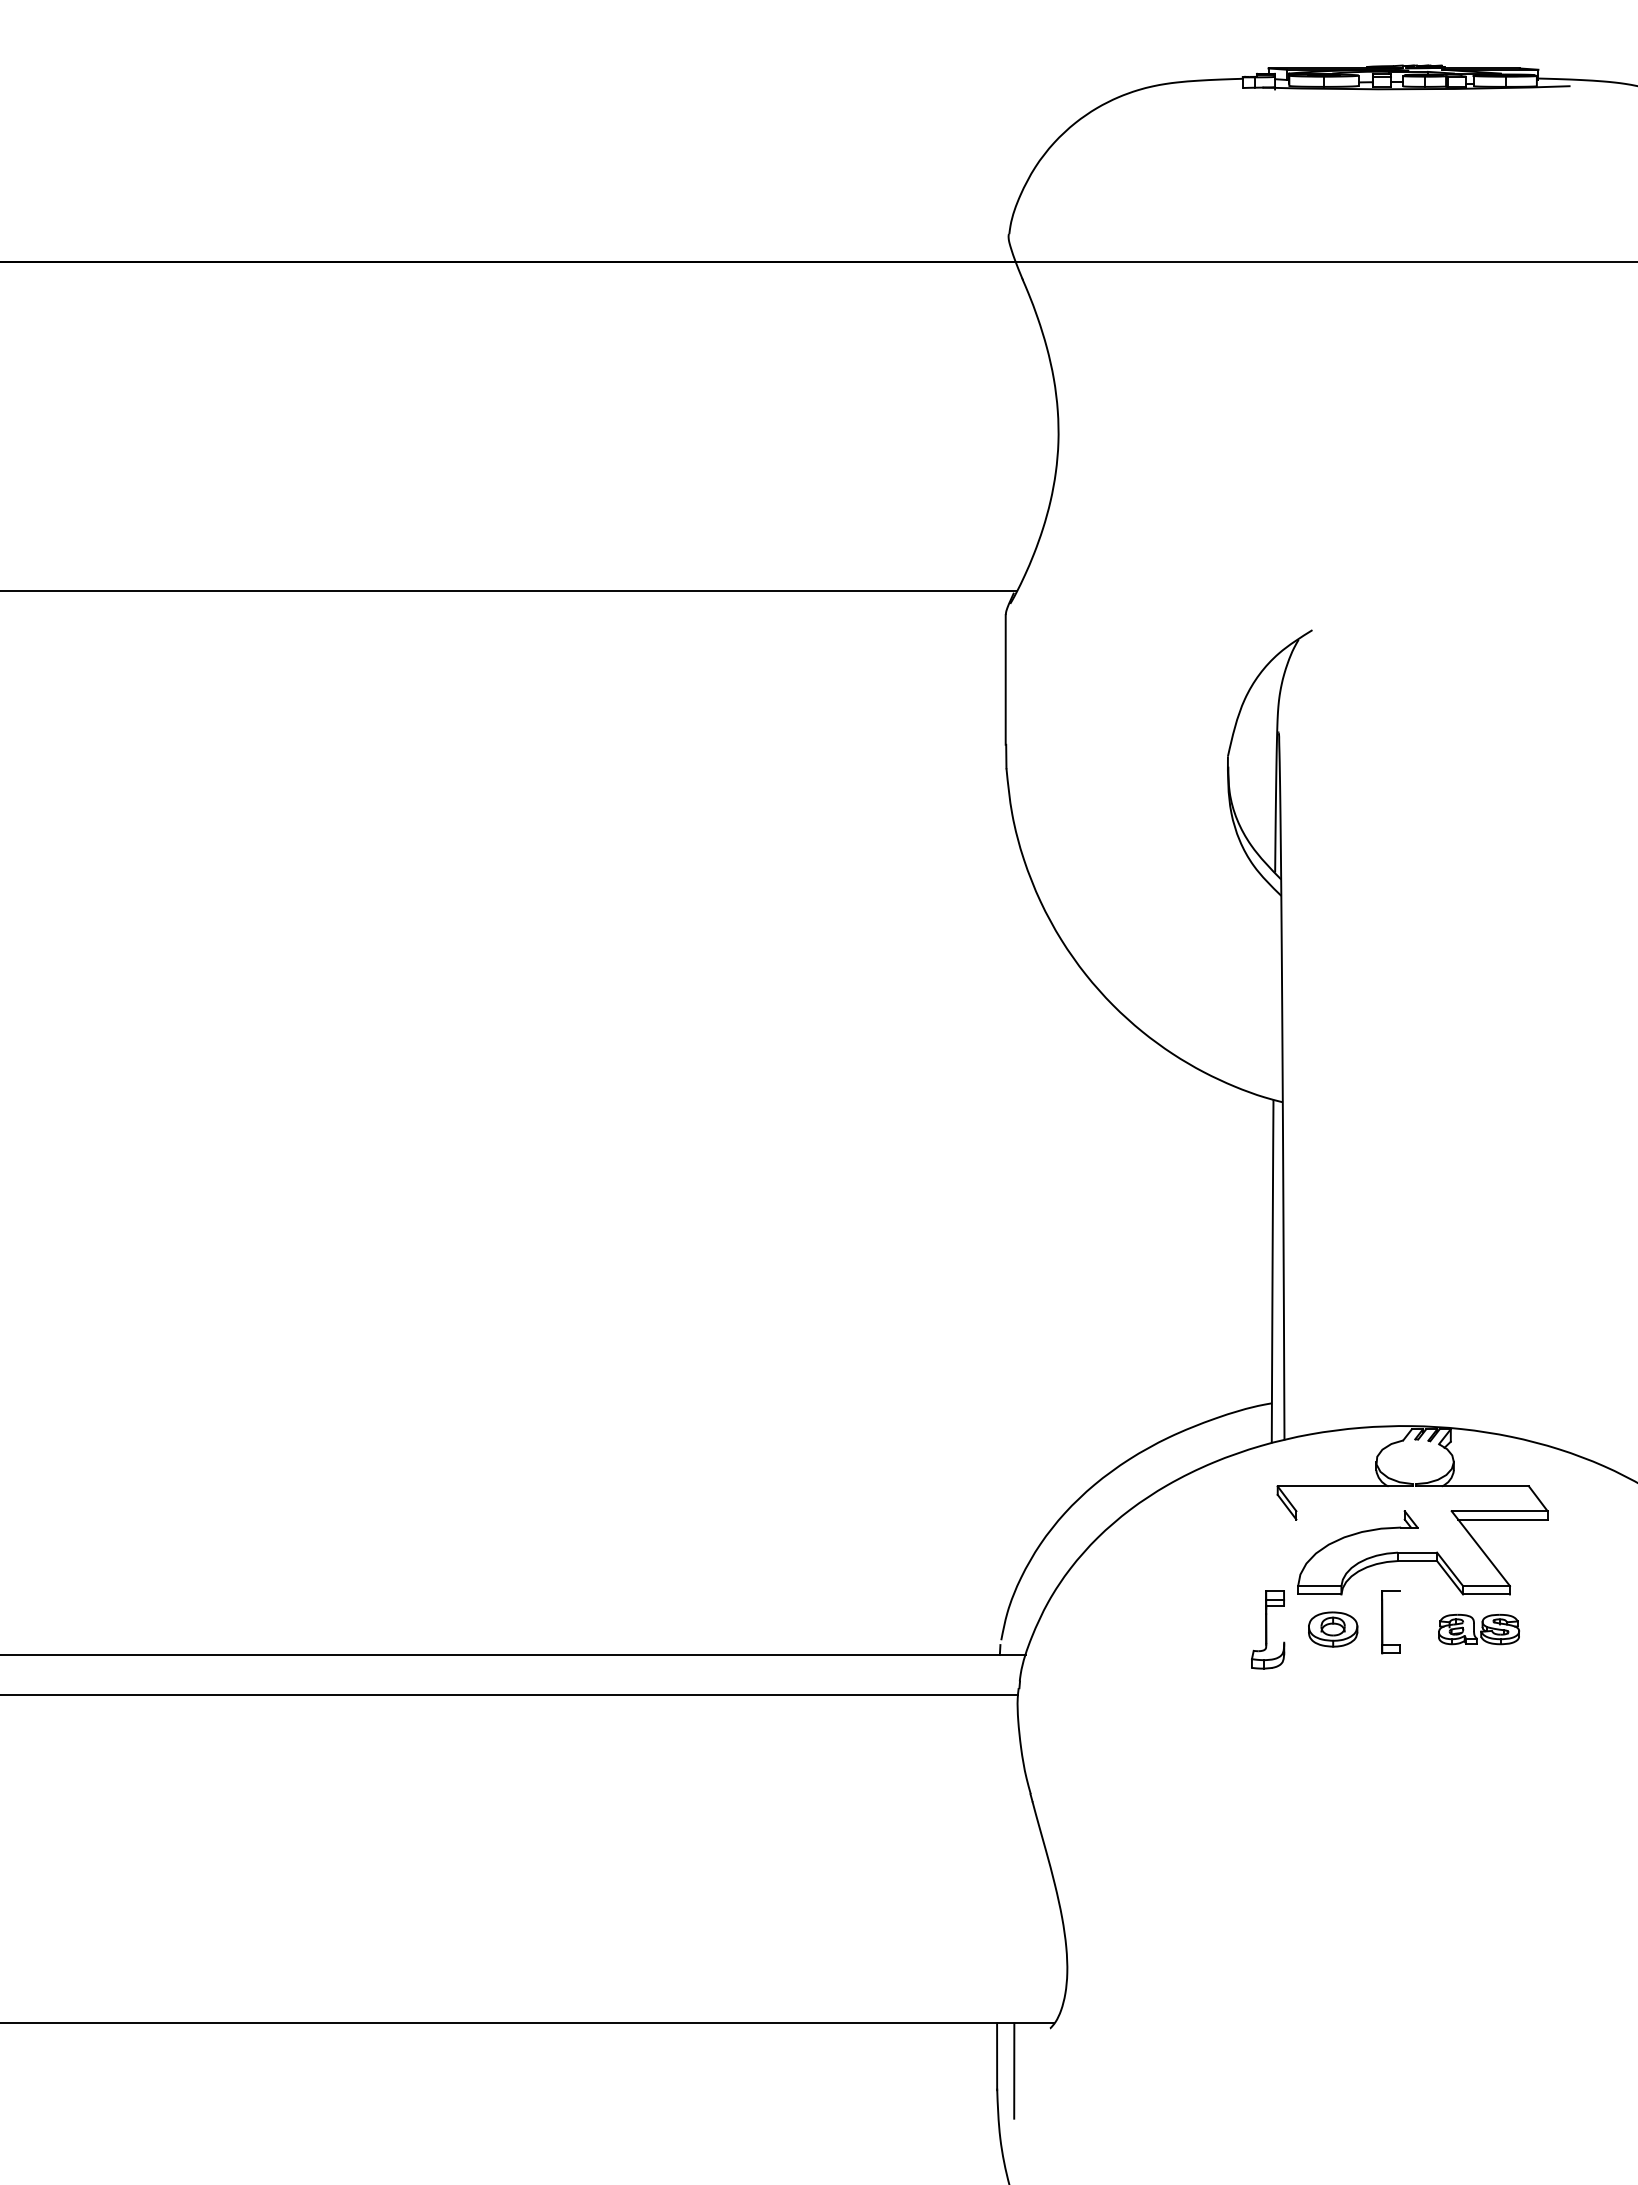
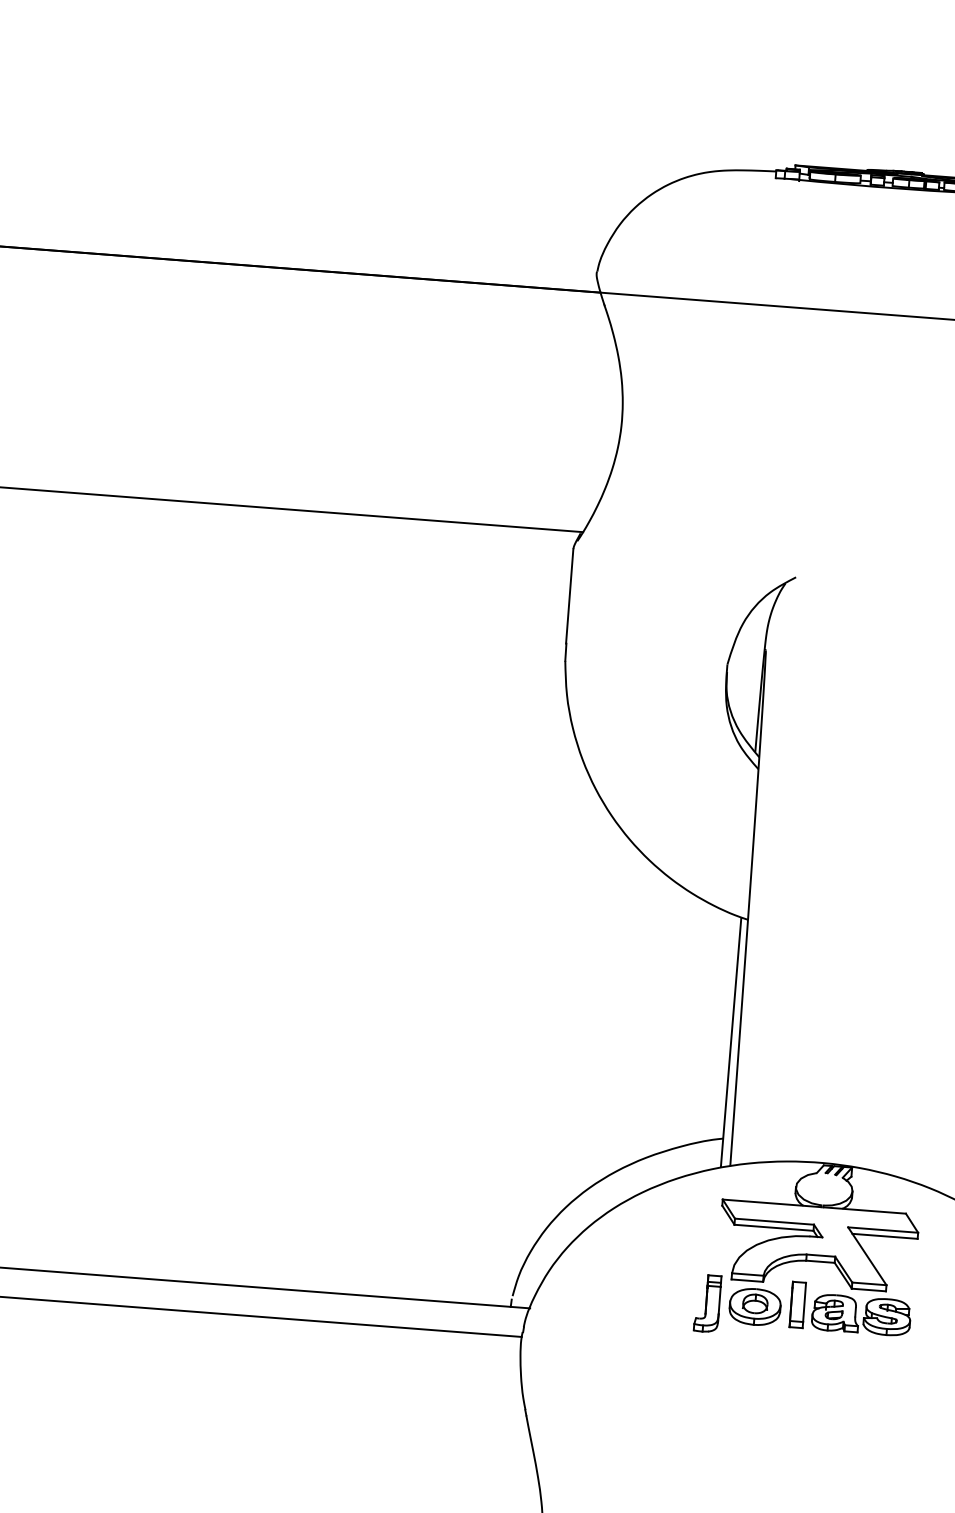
line: (1350, 1511) -> (774, 1221), added
line: (1350, 1519) -> (773, 1227), added
line: (1400, 1618) -> (804, 1302), added
line: (1284, 1624) -> (719, 1300), added
part: (1332, 1629) -> (754, 1306), size x1.43
part: (1478, 1629) -> (861, 1315), size x1.67

